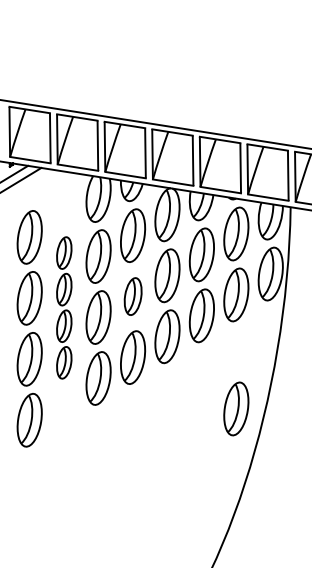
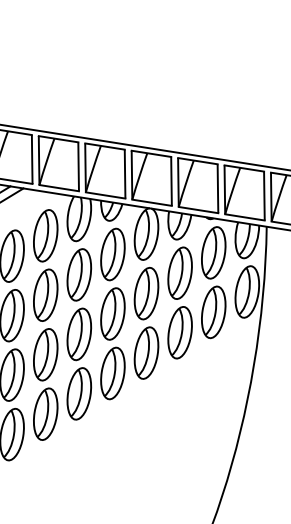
part: (133, 296) -> (113, 313), size x1.43
part: (64, 307) -> (46, 324), size x1.67
part: (236, 408) -> (213, 423), removed

